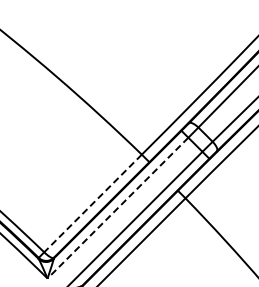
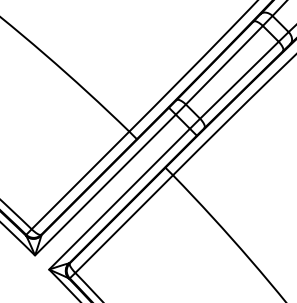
line: (93, 203) -> (80, 180), dashed -> solid
line: (118, 208) -> (105, 185), dashed -> solid

